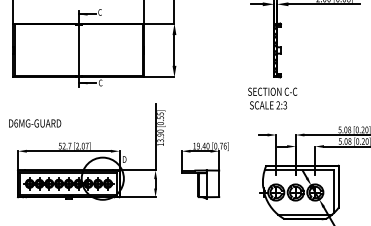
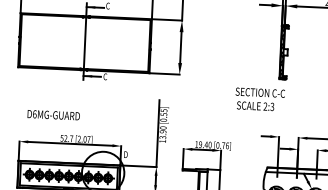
text: (272, 98) -> (259, 99), moved
text: (35, 123) -> (54, 115), moved

